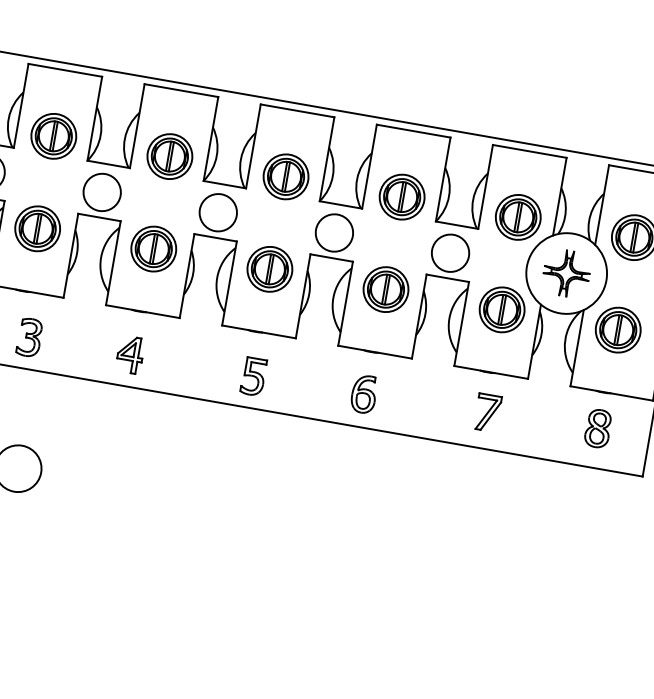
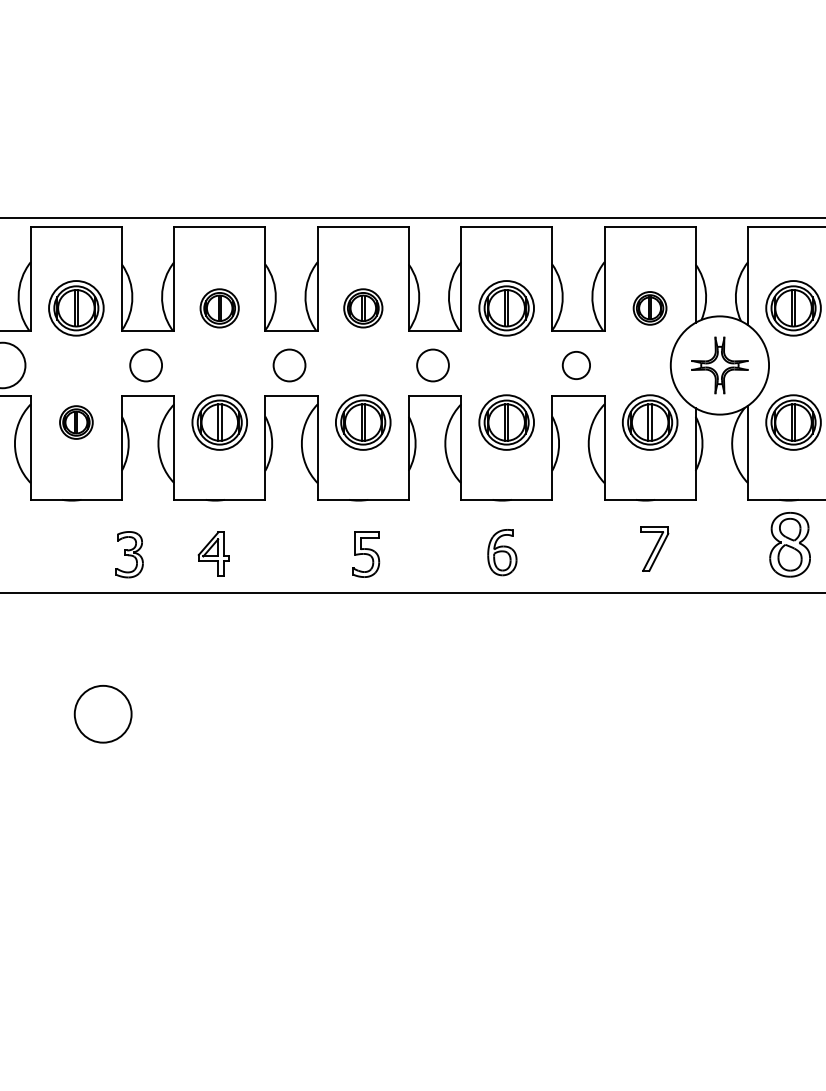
part: (169, 156) -> (219, 308), size x0.7
part: (286, 177) -> (363, 308), size x0.7
circle: (101, 192) -> (145, 365), size x0.7
circle: (218, 212) -> (289, 365), size x0.7
part: (517, 217) -> (649, 308), size x0.6
part: (37, 228) -> (76, 422), size x0.6
circle: (334, 232) -> (432, 365), size x0.7
circle: (450, 253) -> (576, 365), size x0.6
part: (29, 337) -> (129, 554), moved
part: (598, 428) -> (790, 544), size x1.4

